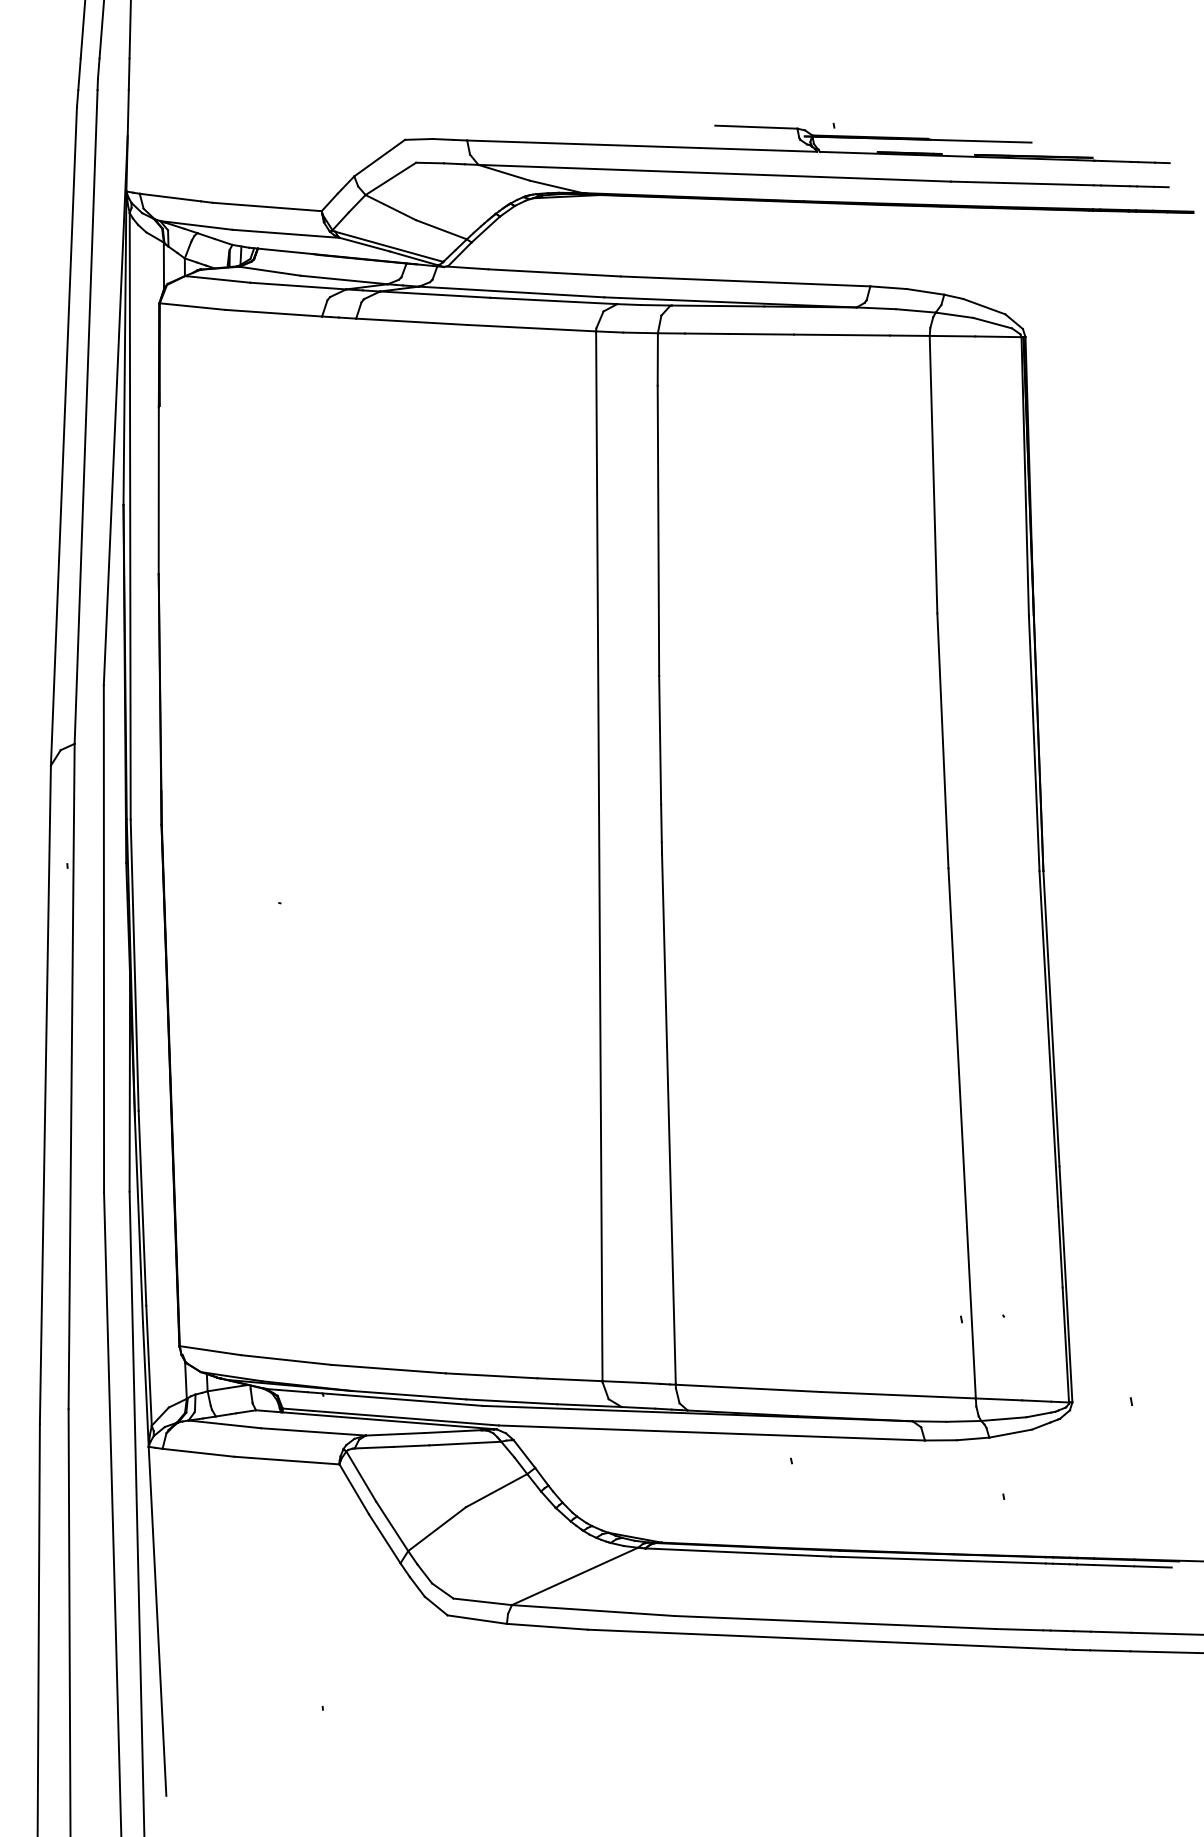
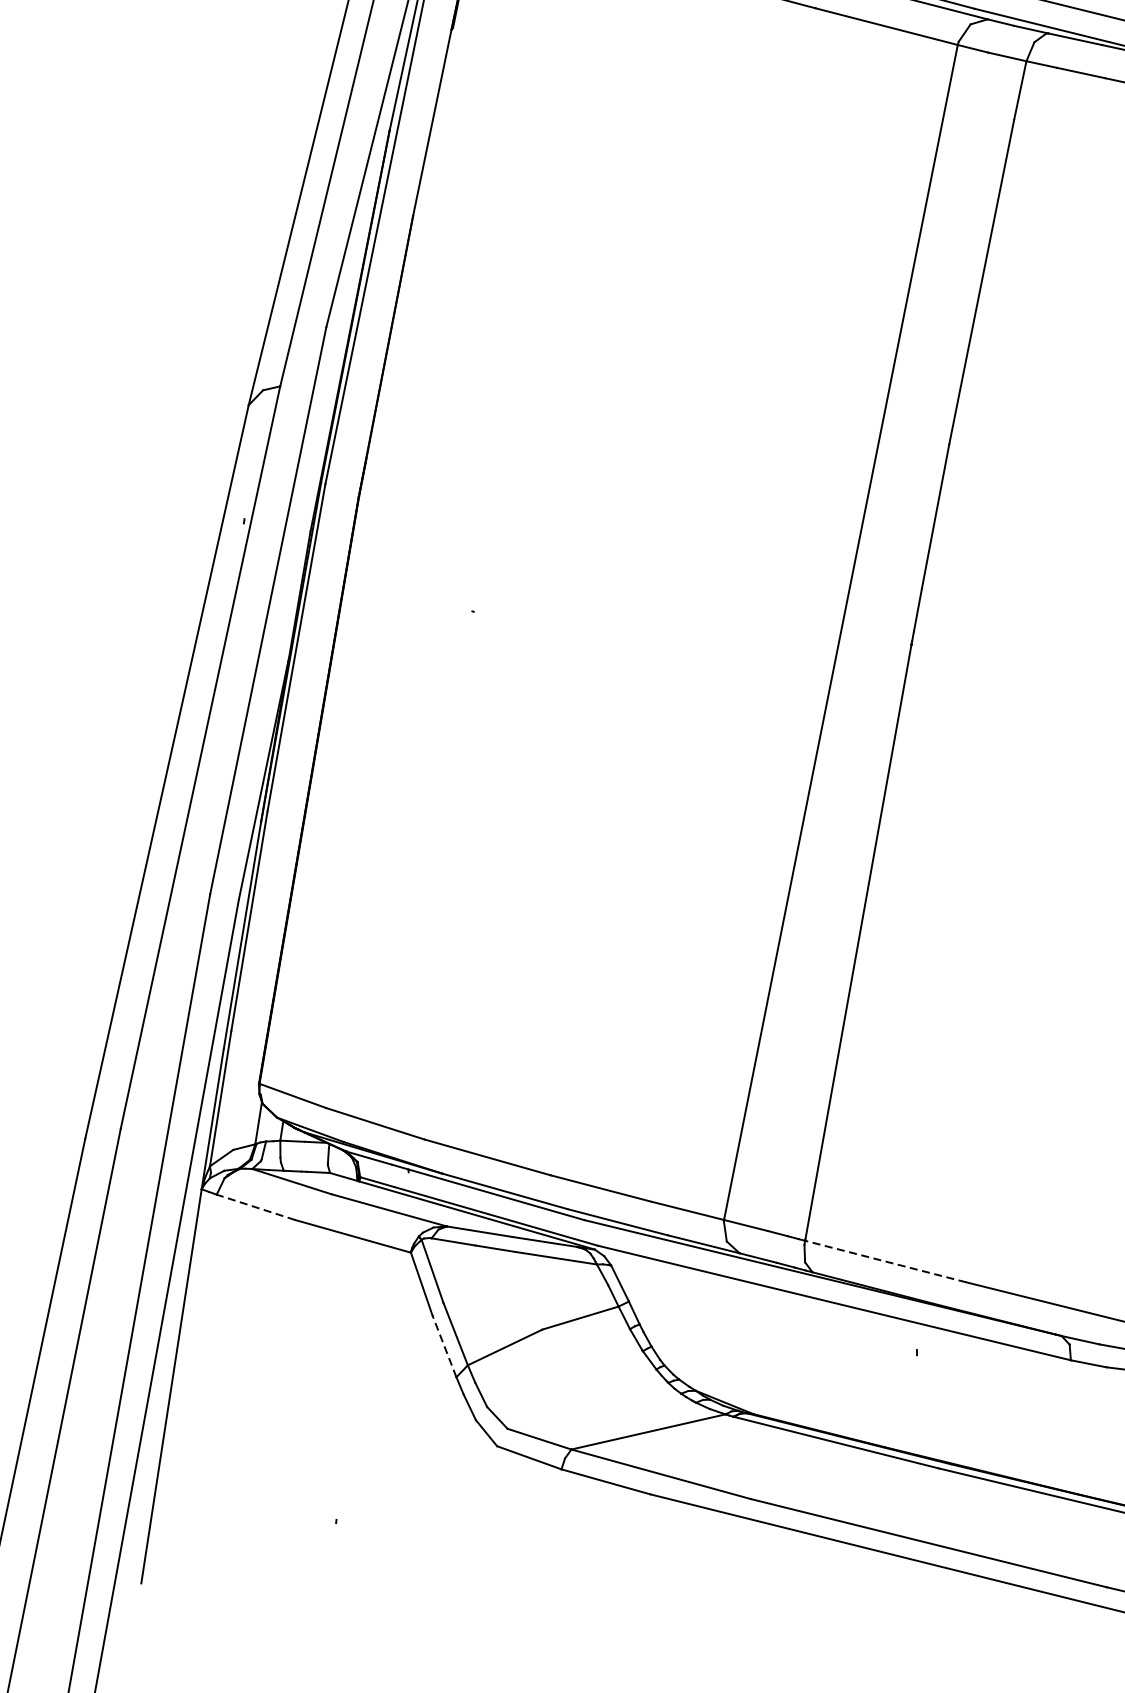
line: (748, 1388) -> (885, 1261), solid -> dashed
line: (198, 1452) -> (256, 1207), solid -> dashed
line: (384, 1538) -> (444, 1345), solid -> dashed

